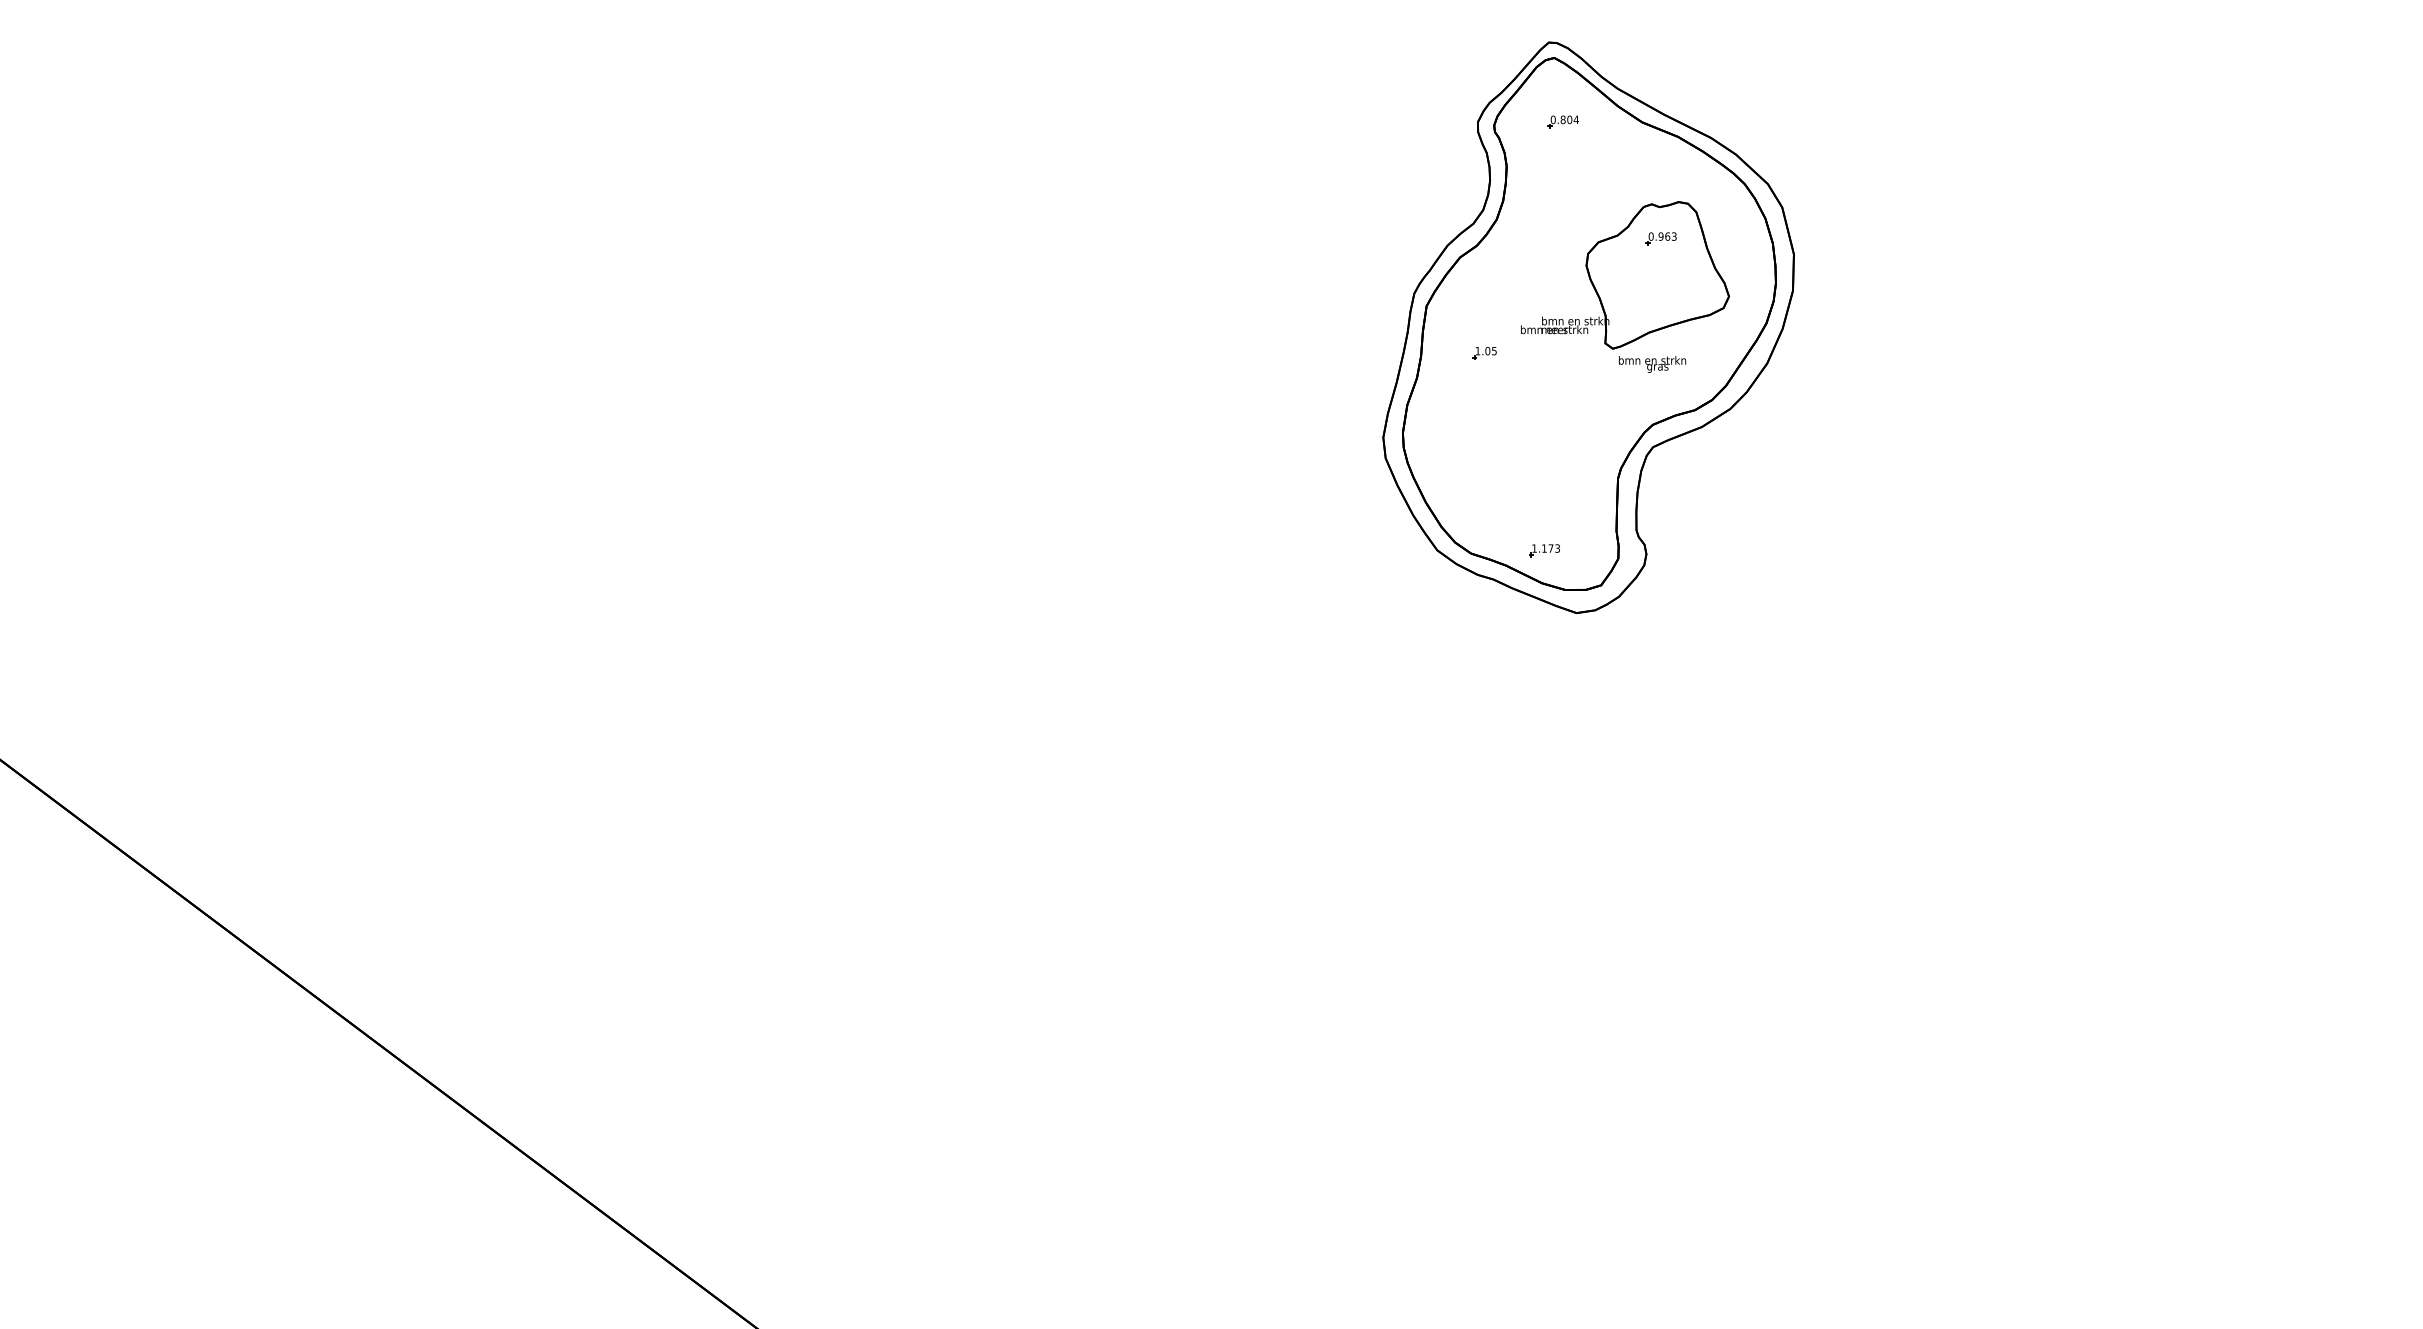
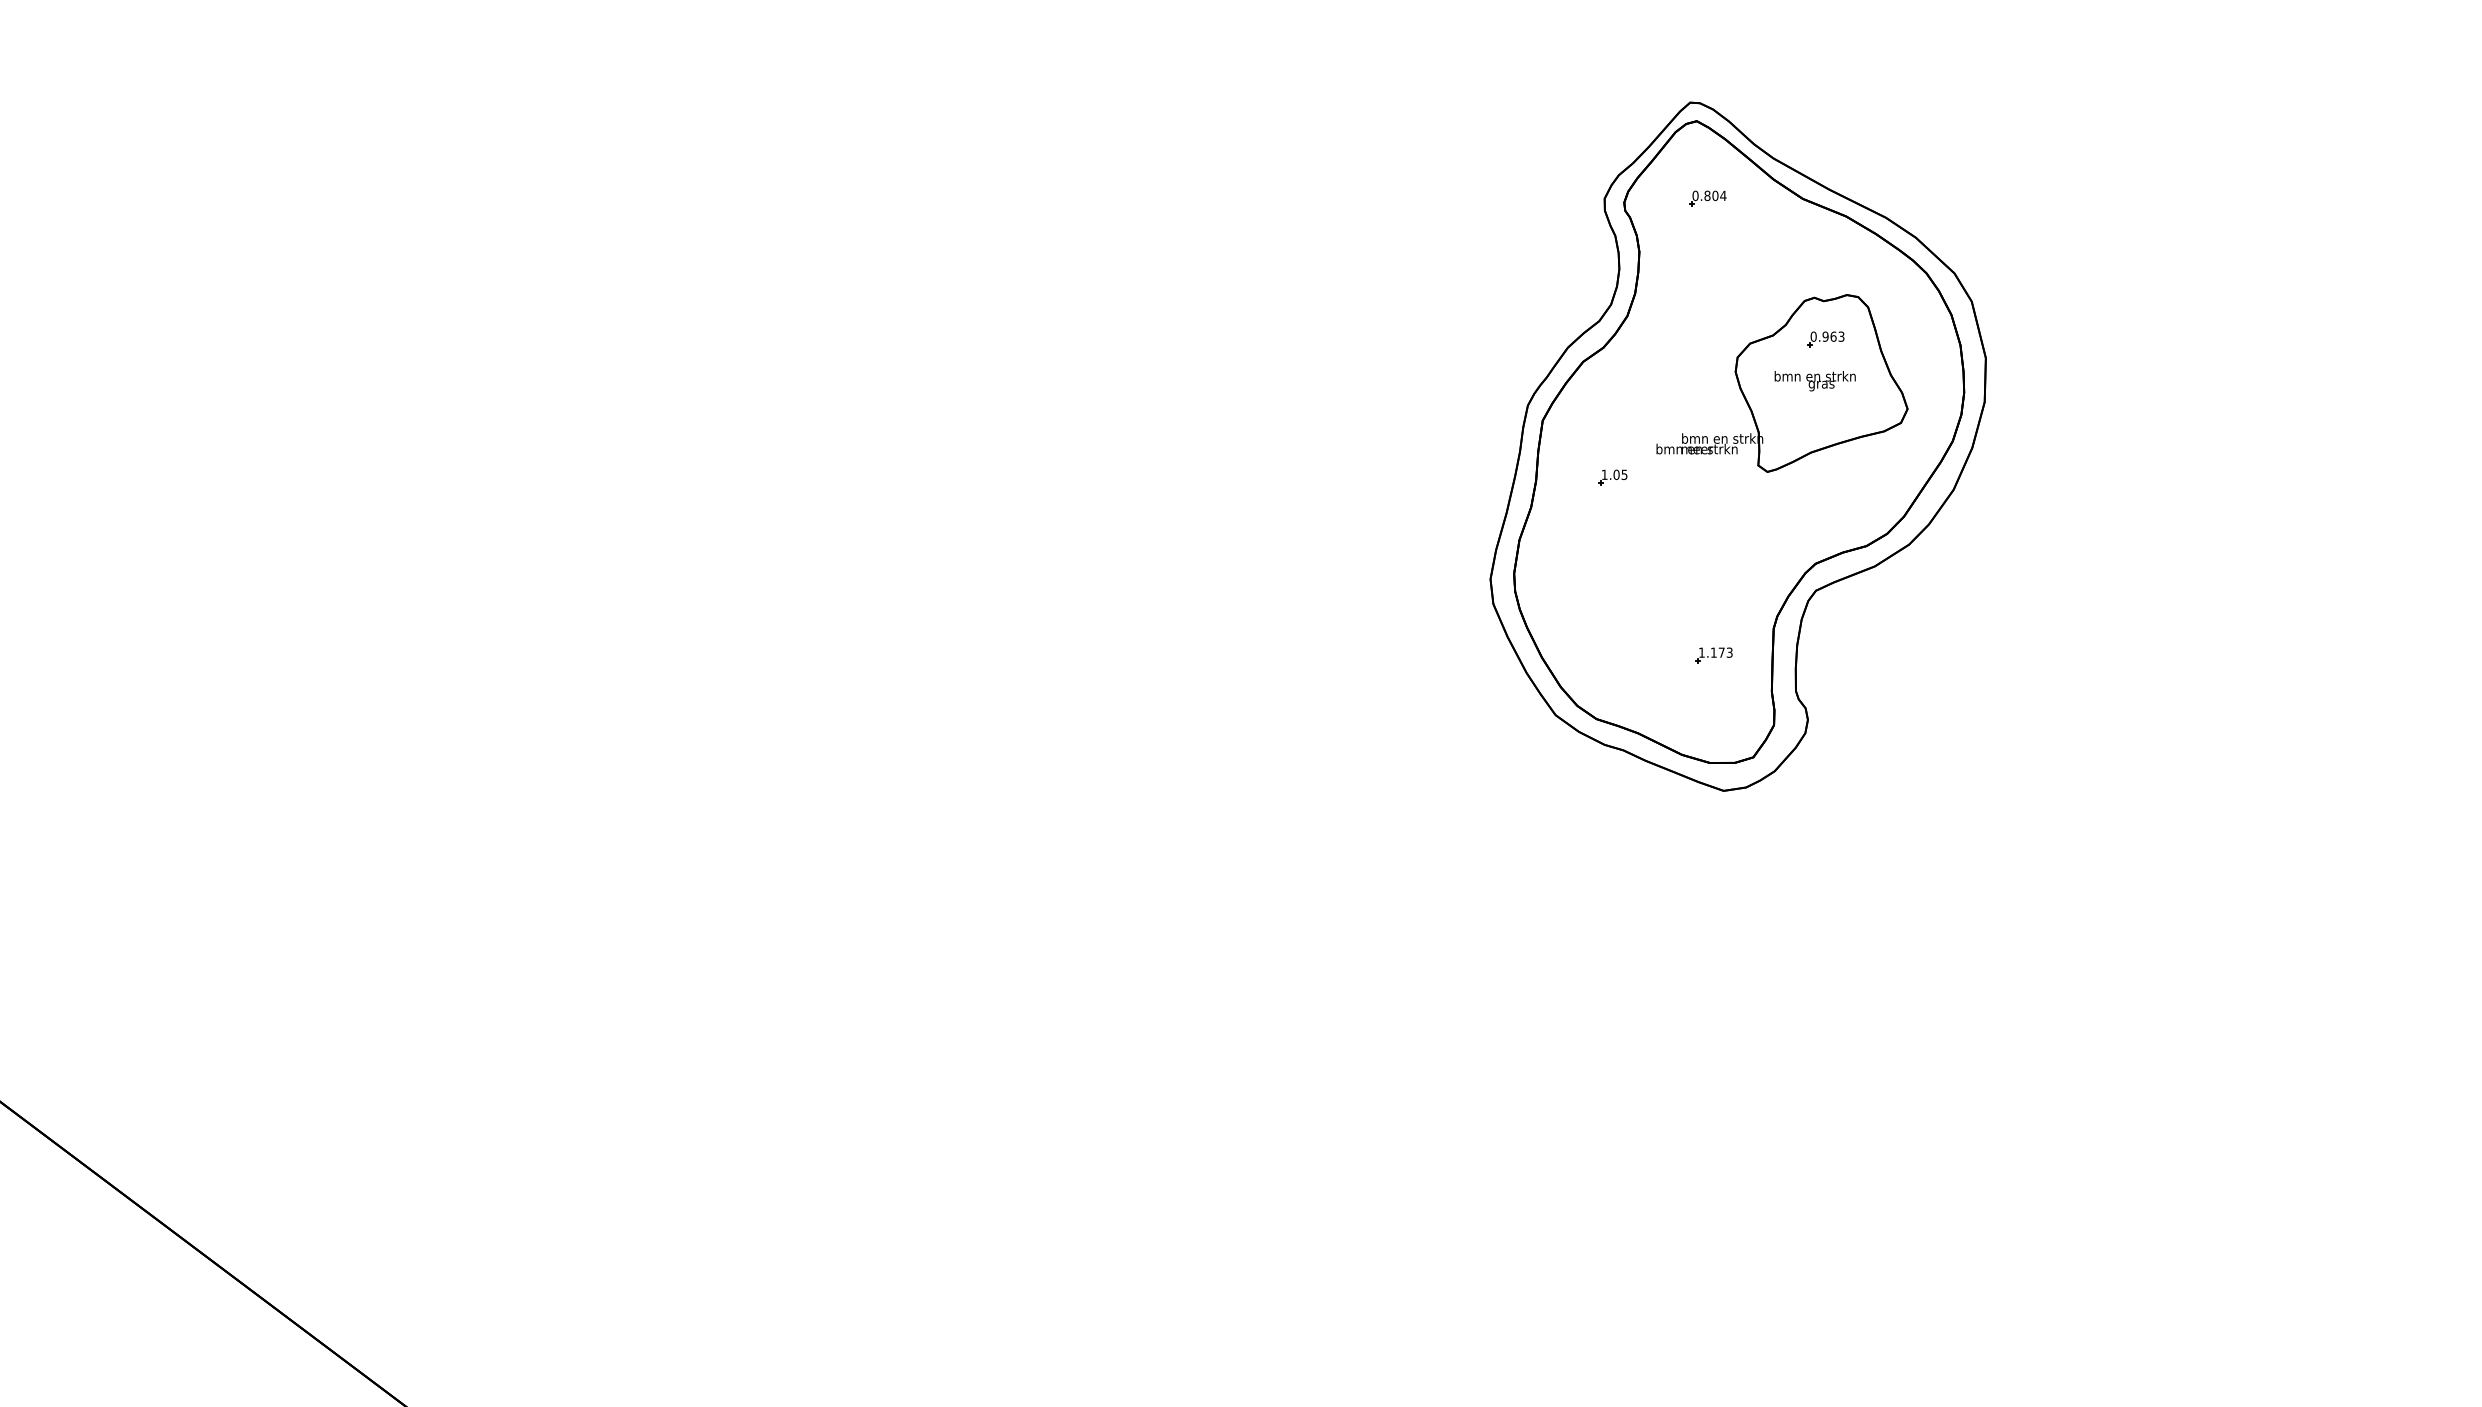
text: (1652, 364) -> (1815, 381), moved
part: (1544, 550) -> (1713, 655), moved

